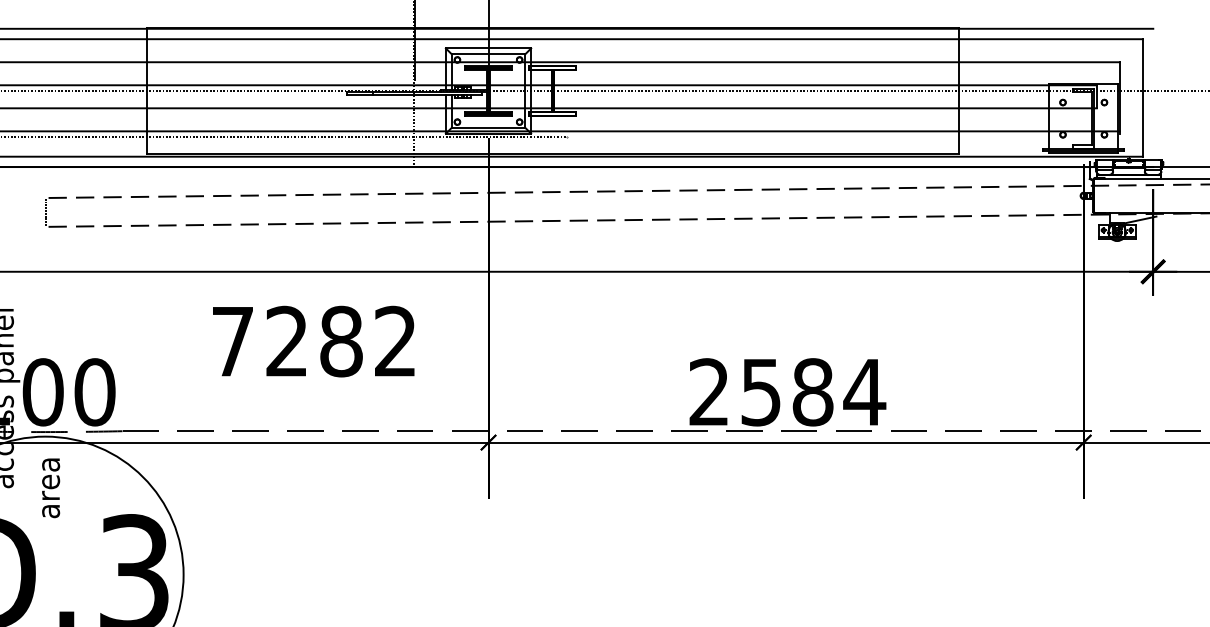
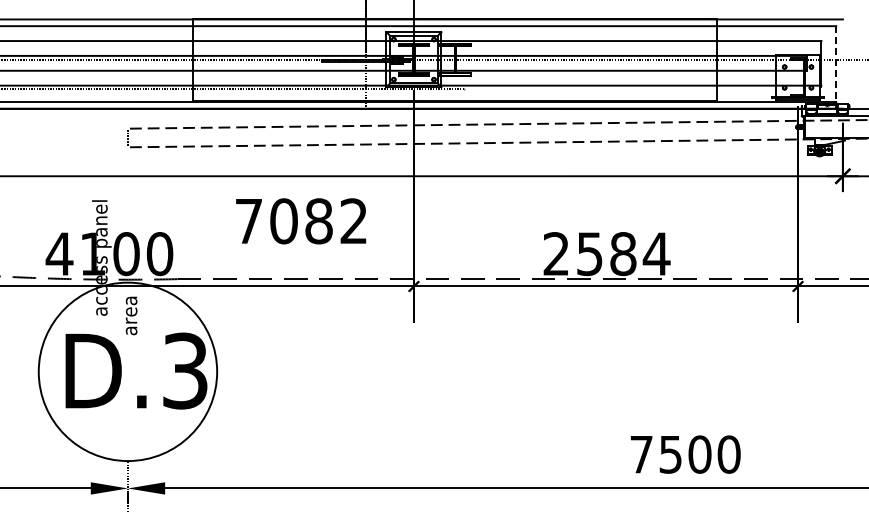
line: (1143, 98) -> (836, 64), solid -> dashed
text: (286, 341) -> (283, 221), 7282 -> 7082

